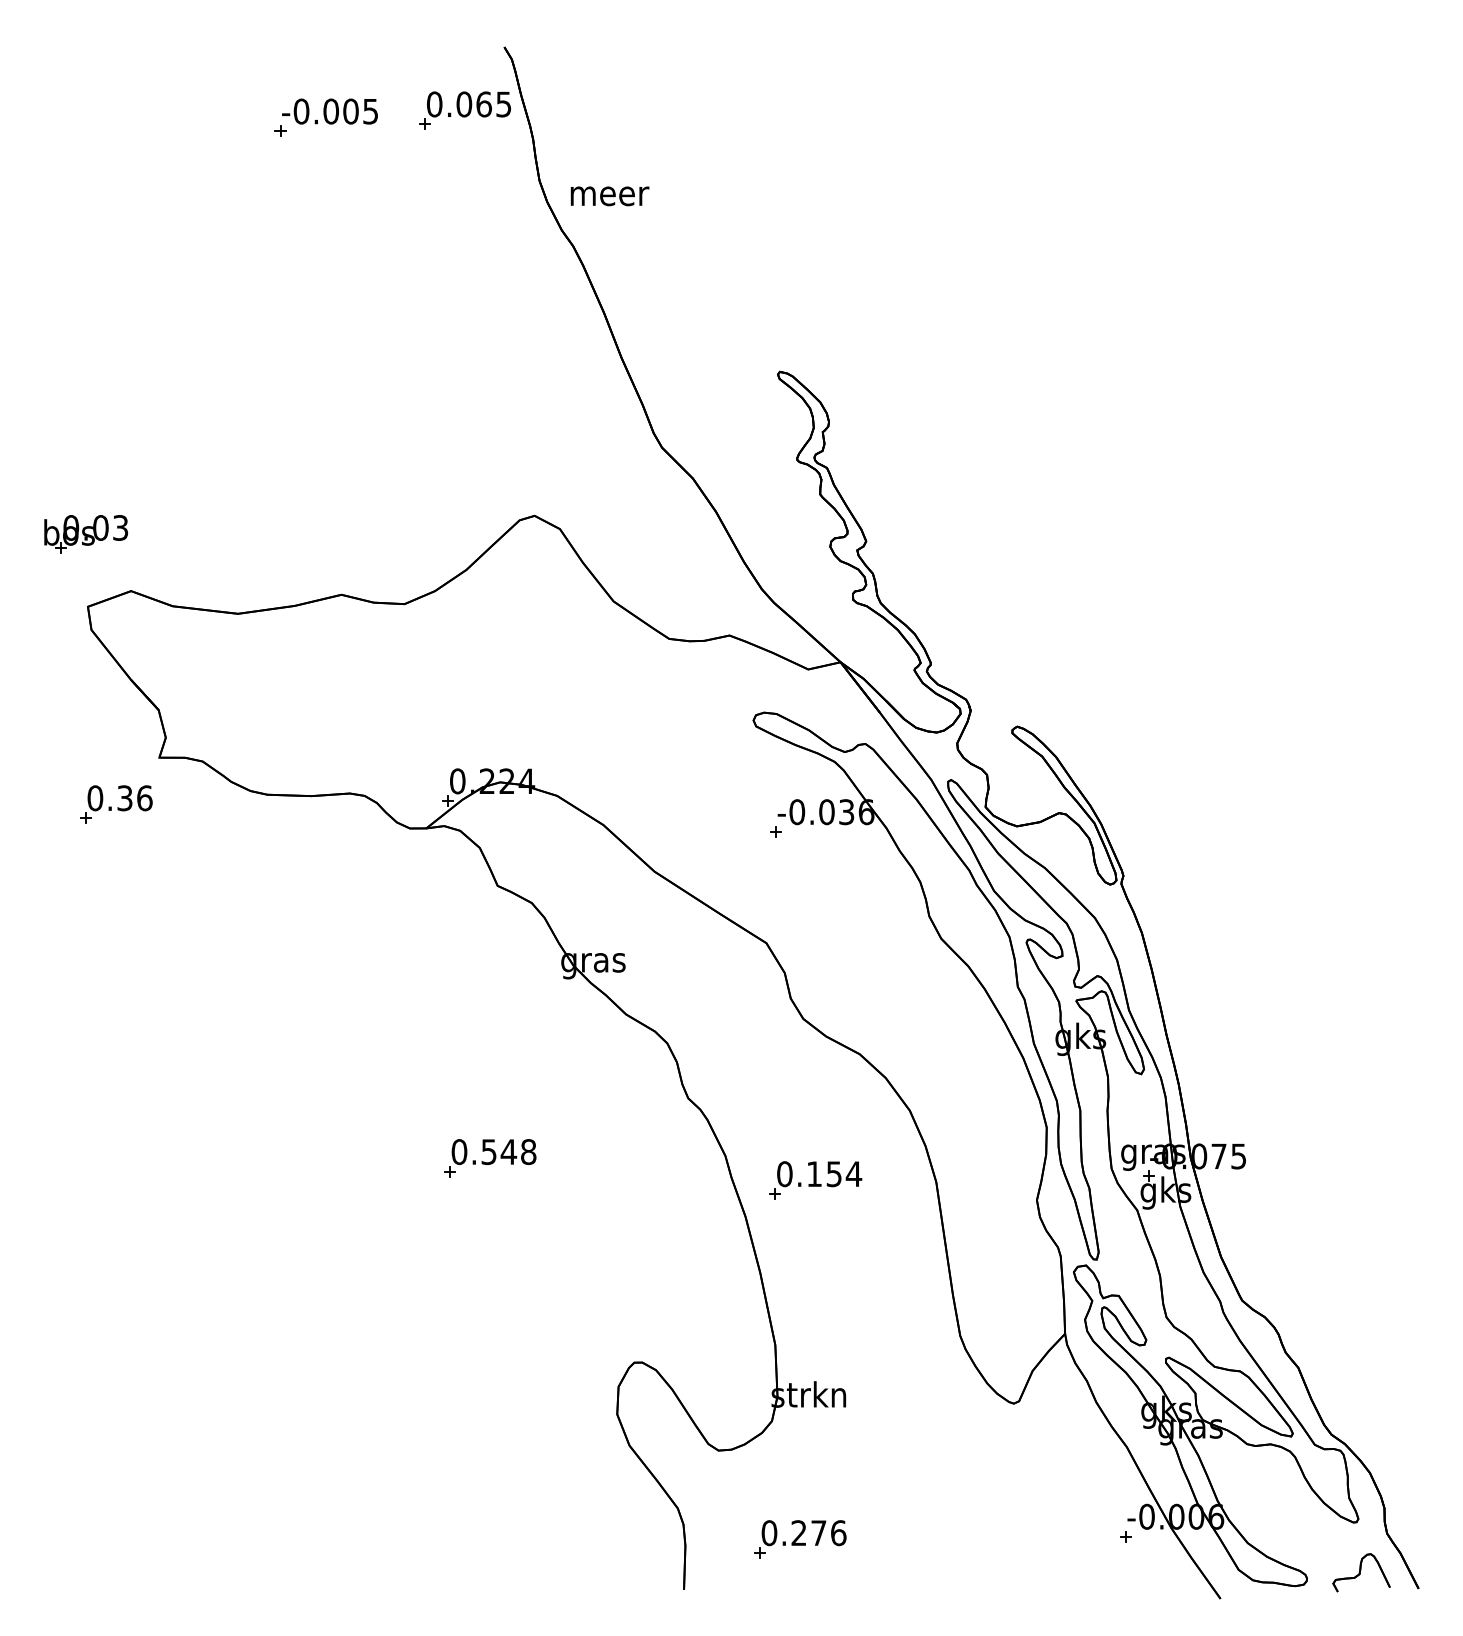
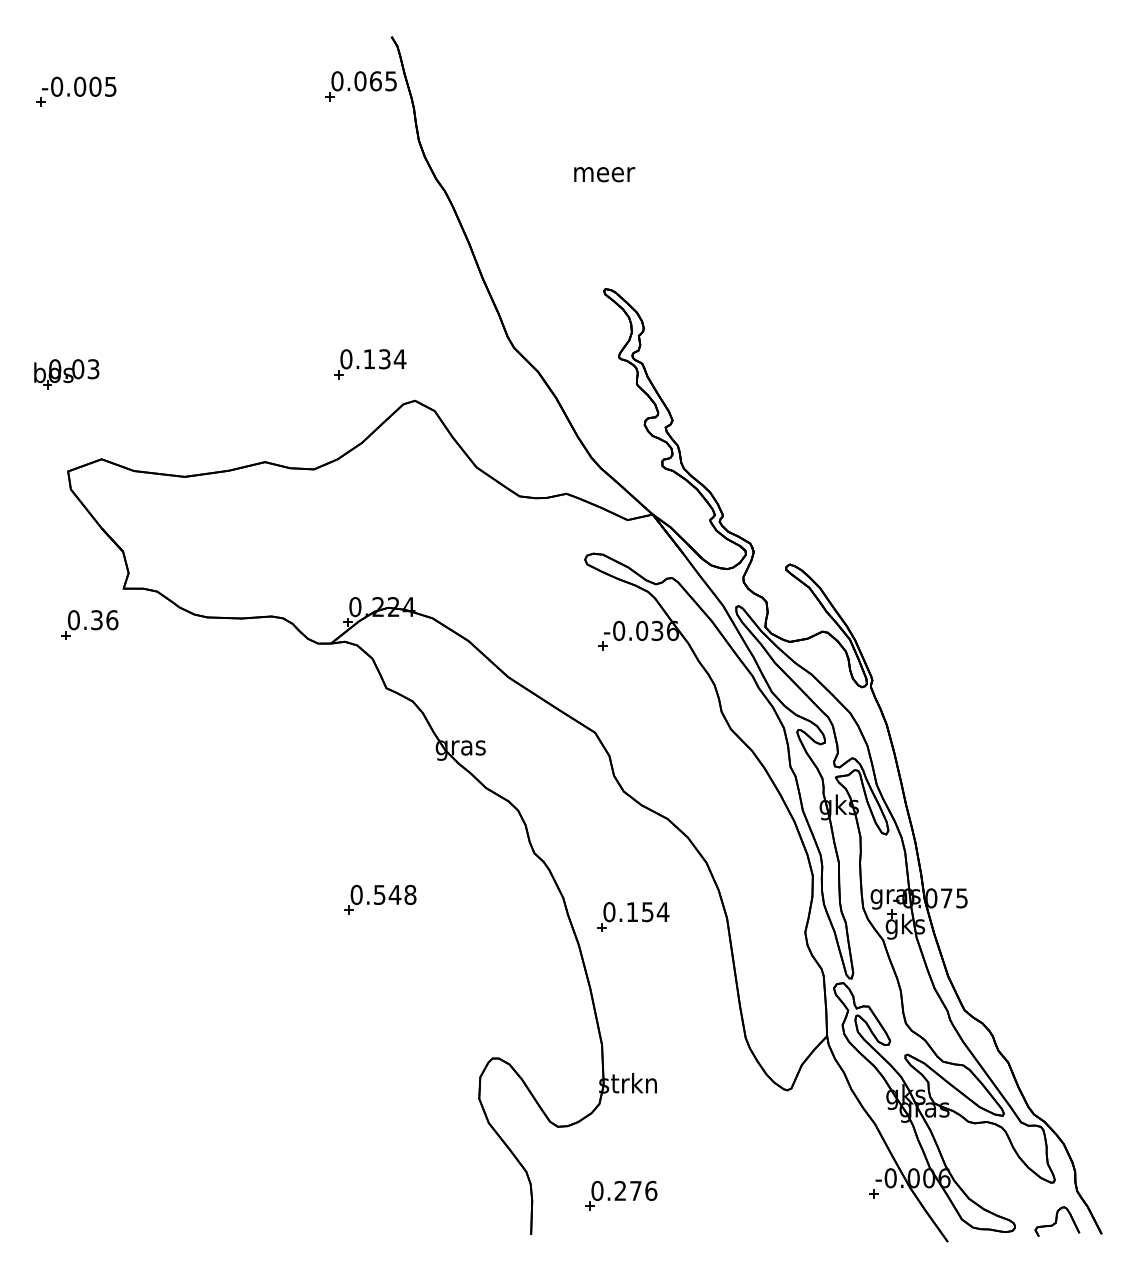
part: (326, 117) -> (76, 91), moved
text: (609, 196) -> (604, 174), moved
part: (477, 469) -> (370, 364), added
part: (85, 534) -> (66, 374), moved

